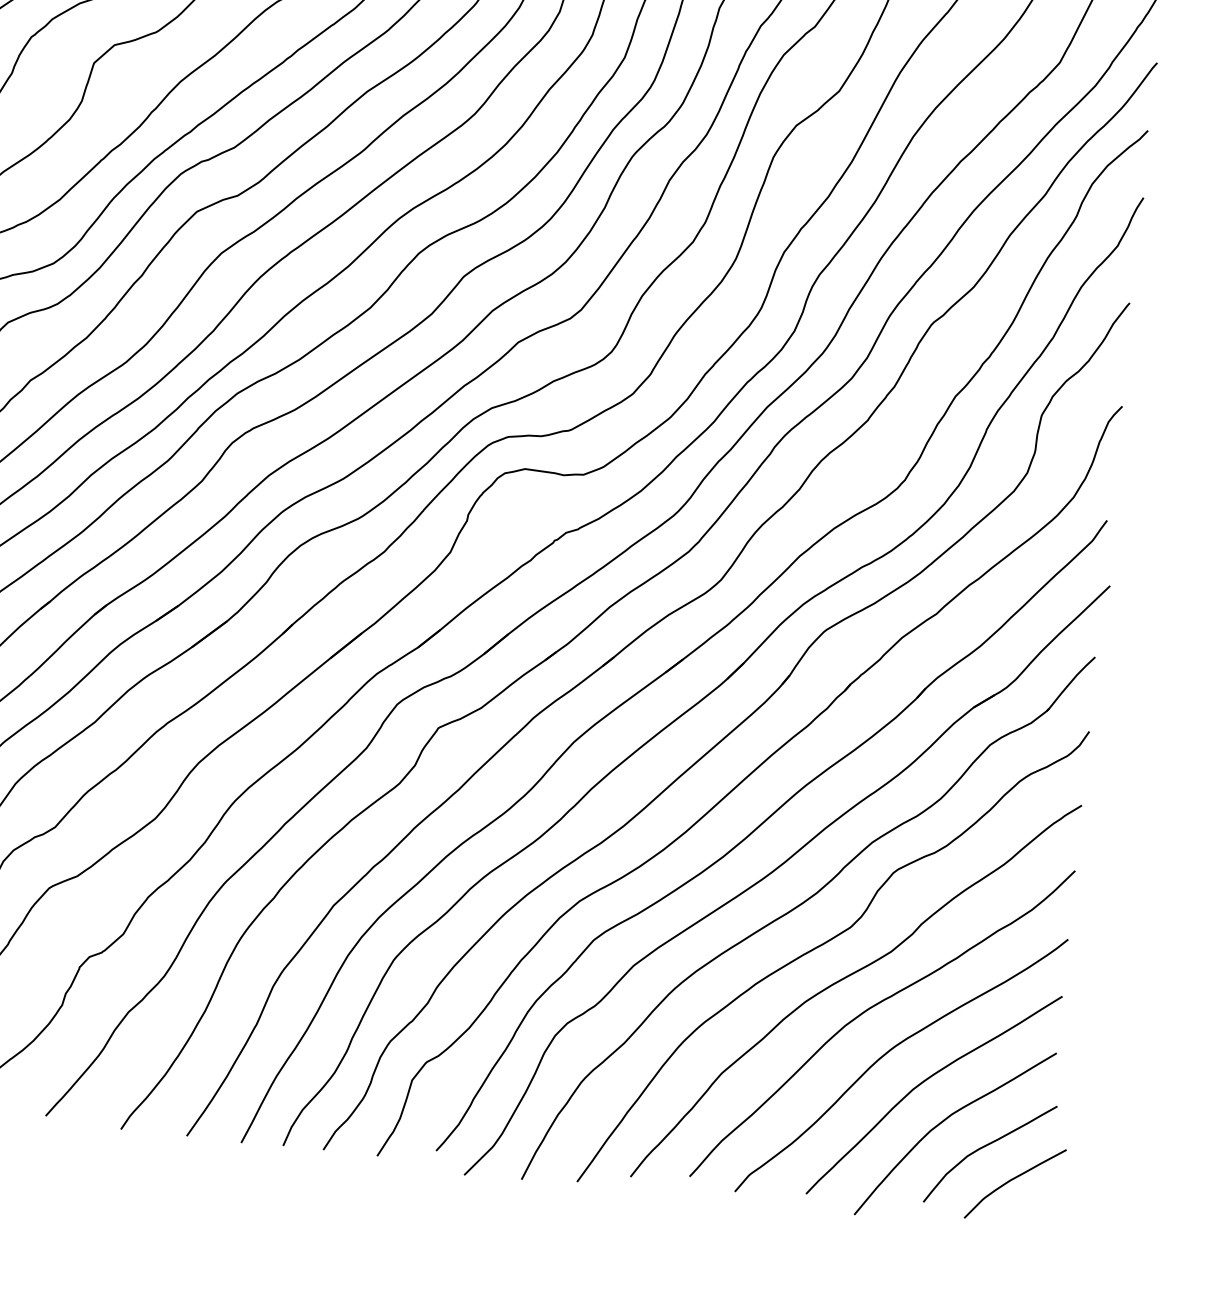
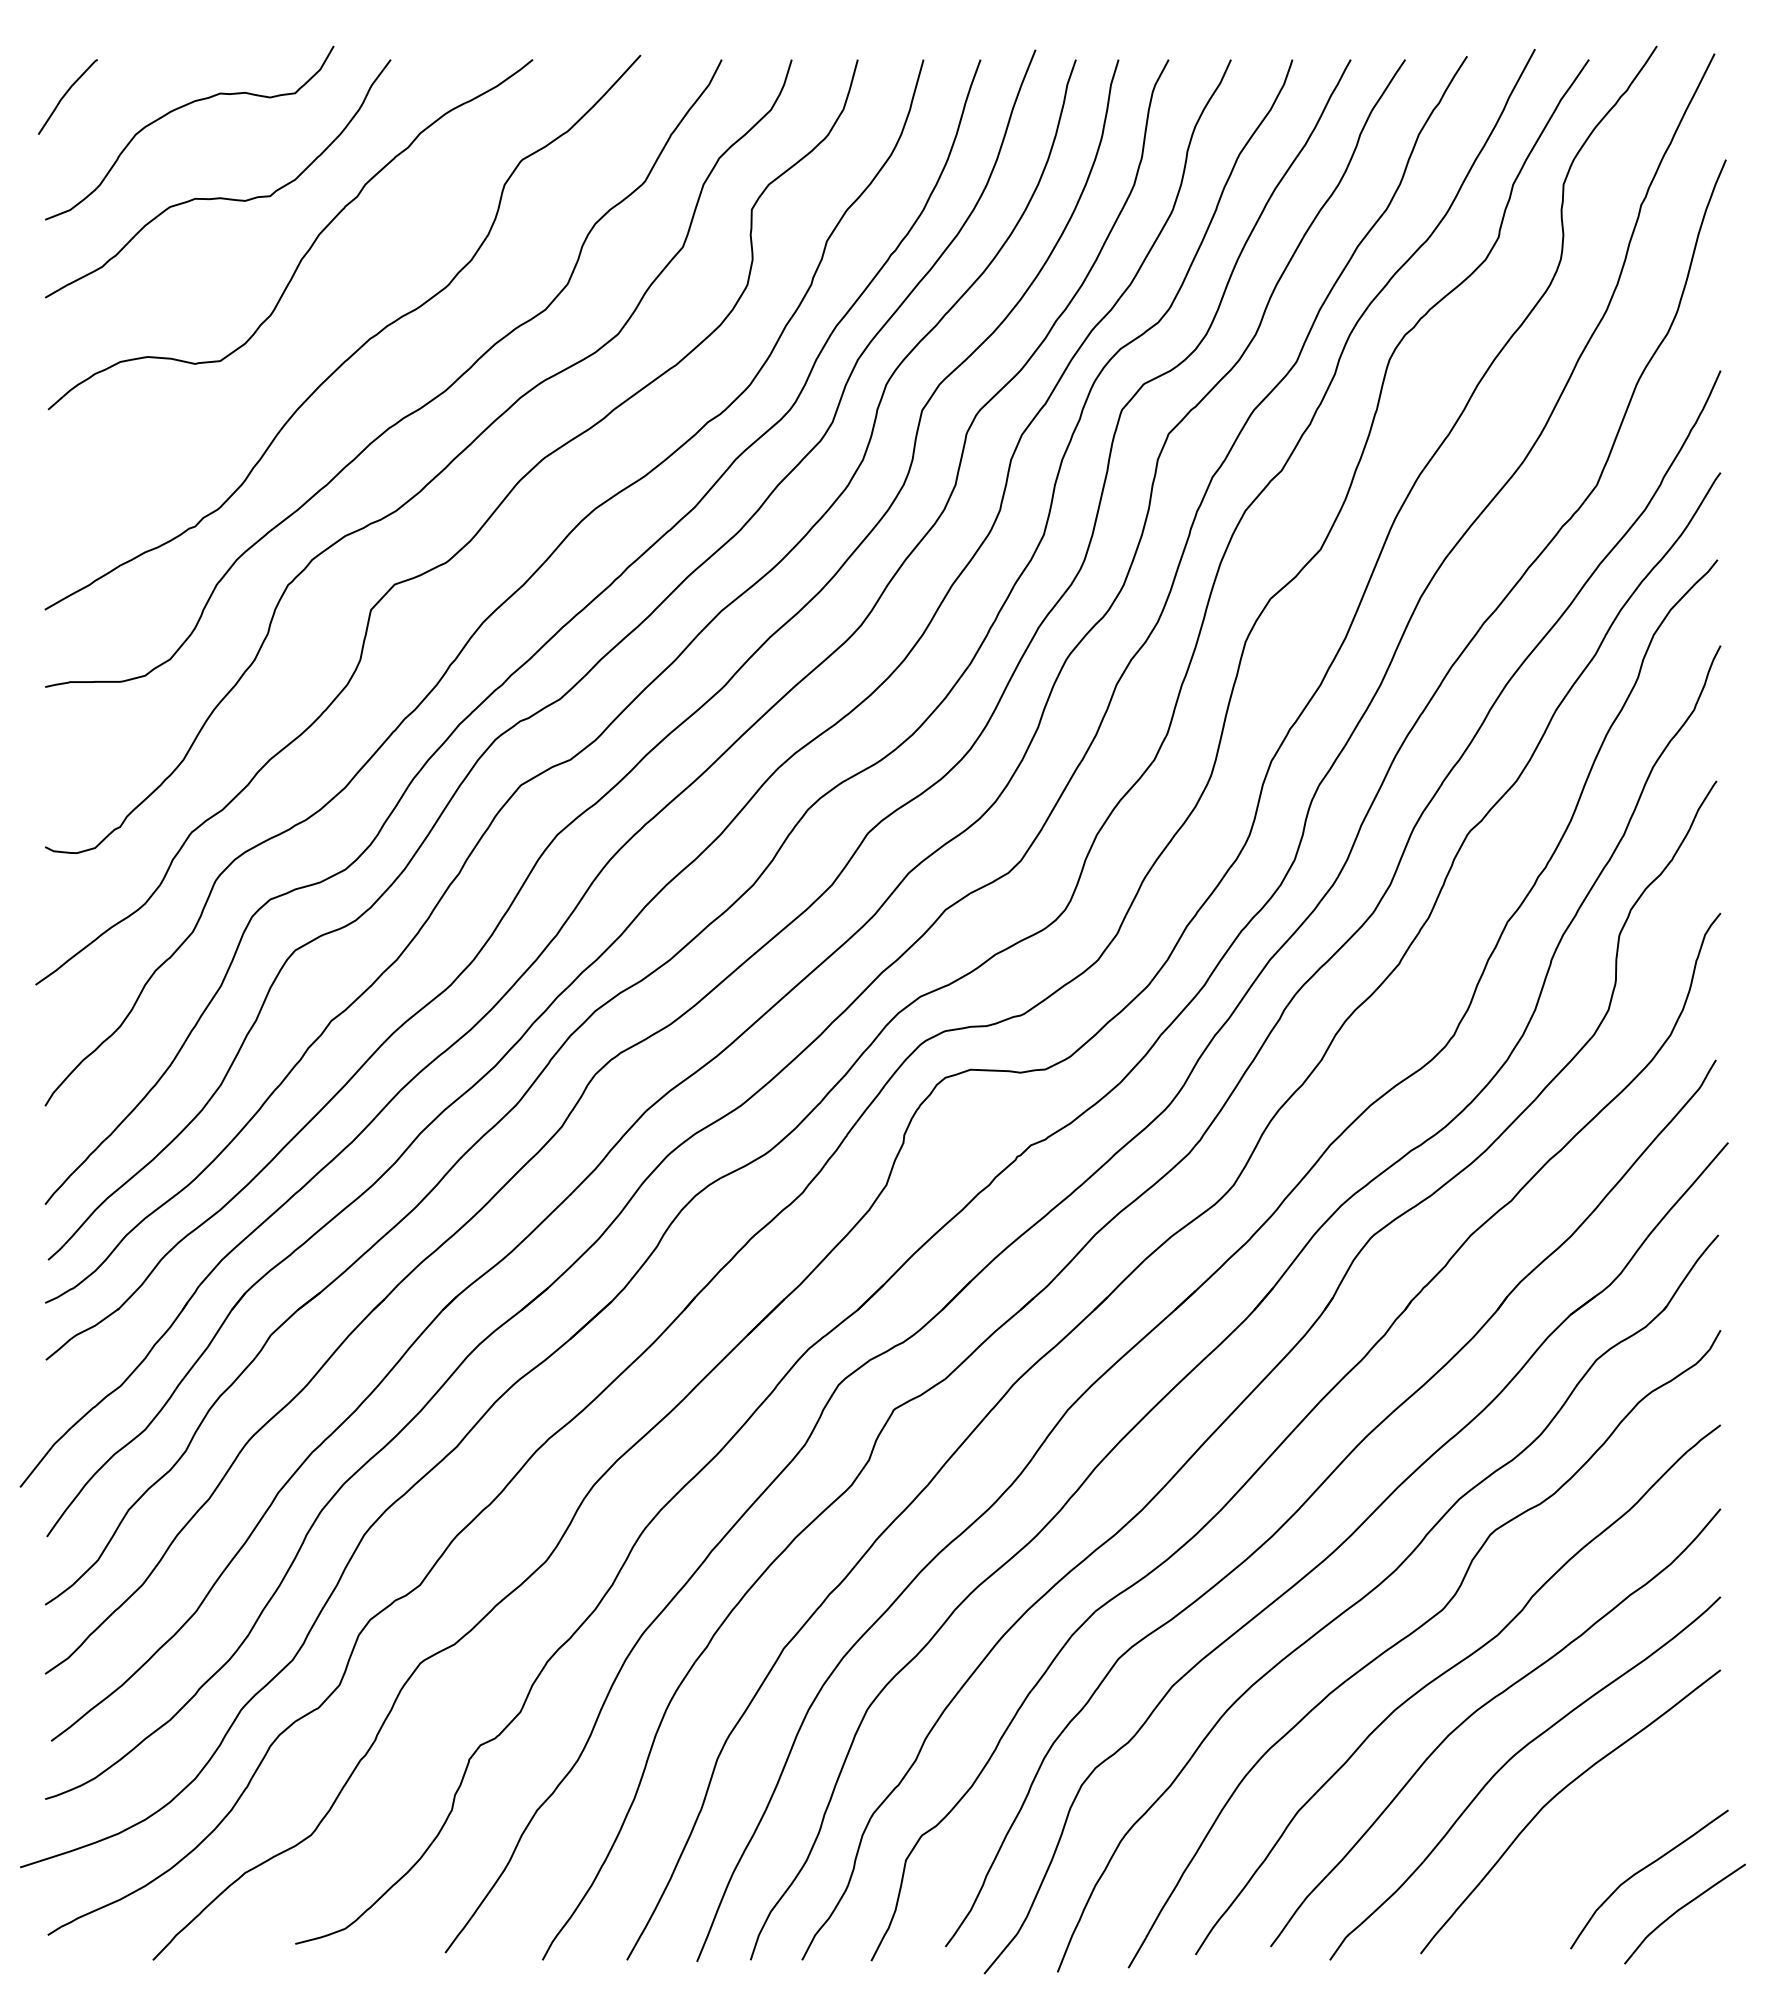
curve: (946, 1119) -> (1589, 1841), removed

